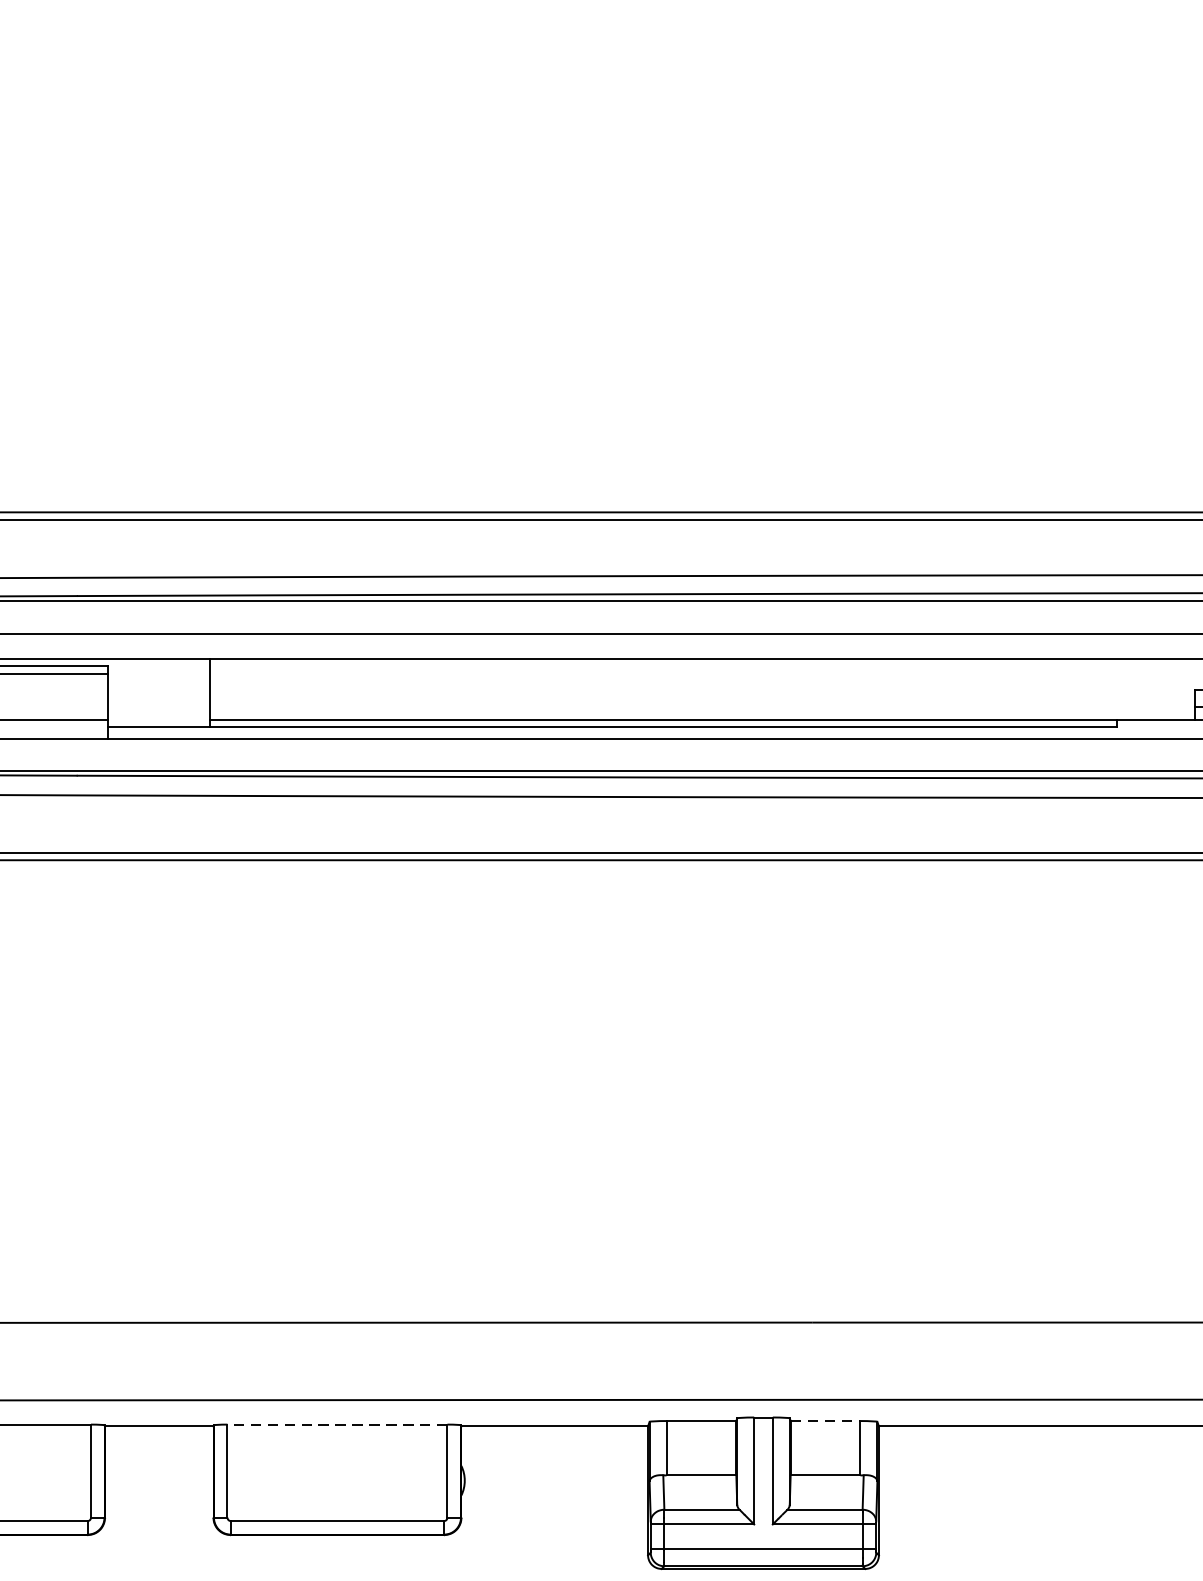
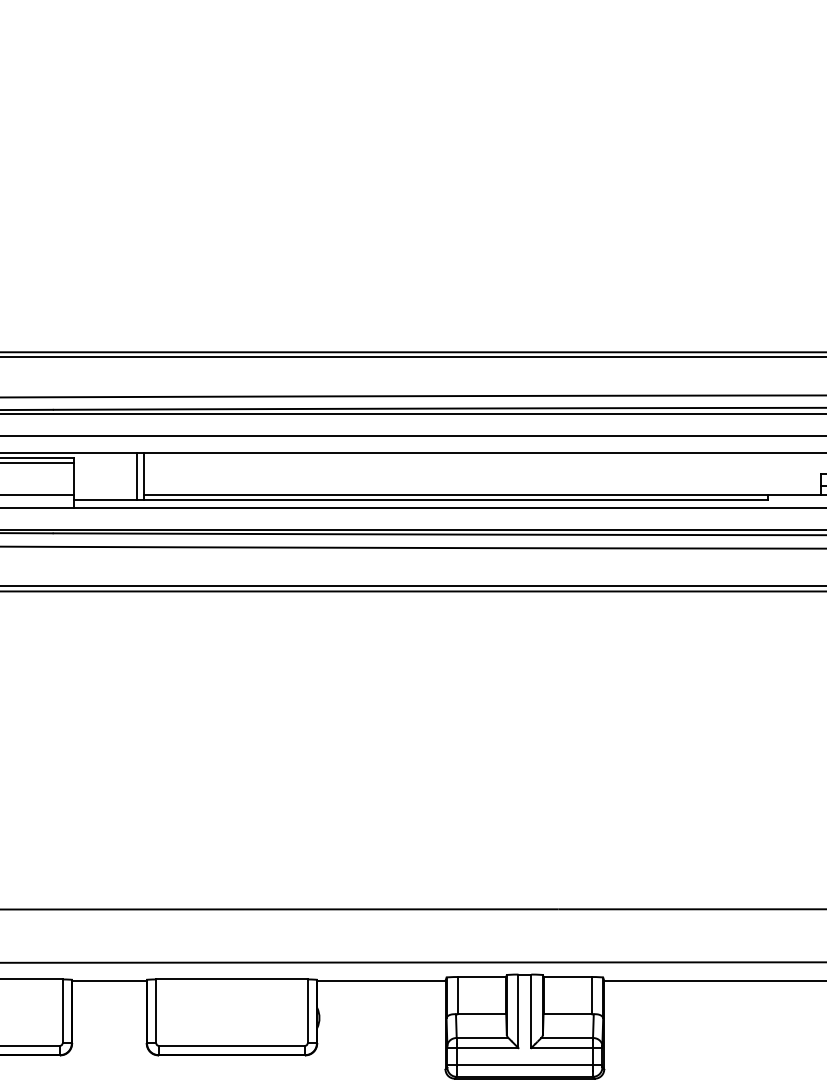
line: (200, 693) -> (137, 476), added
line: (825, 1421) -> (567, 977), dashed -> solid
line: (336, 1424) -> (231, 979), dashed -> solid

